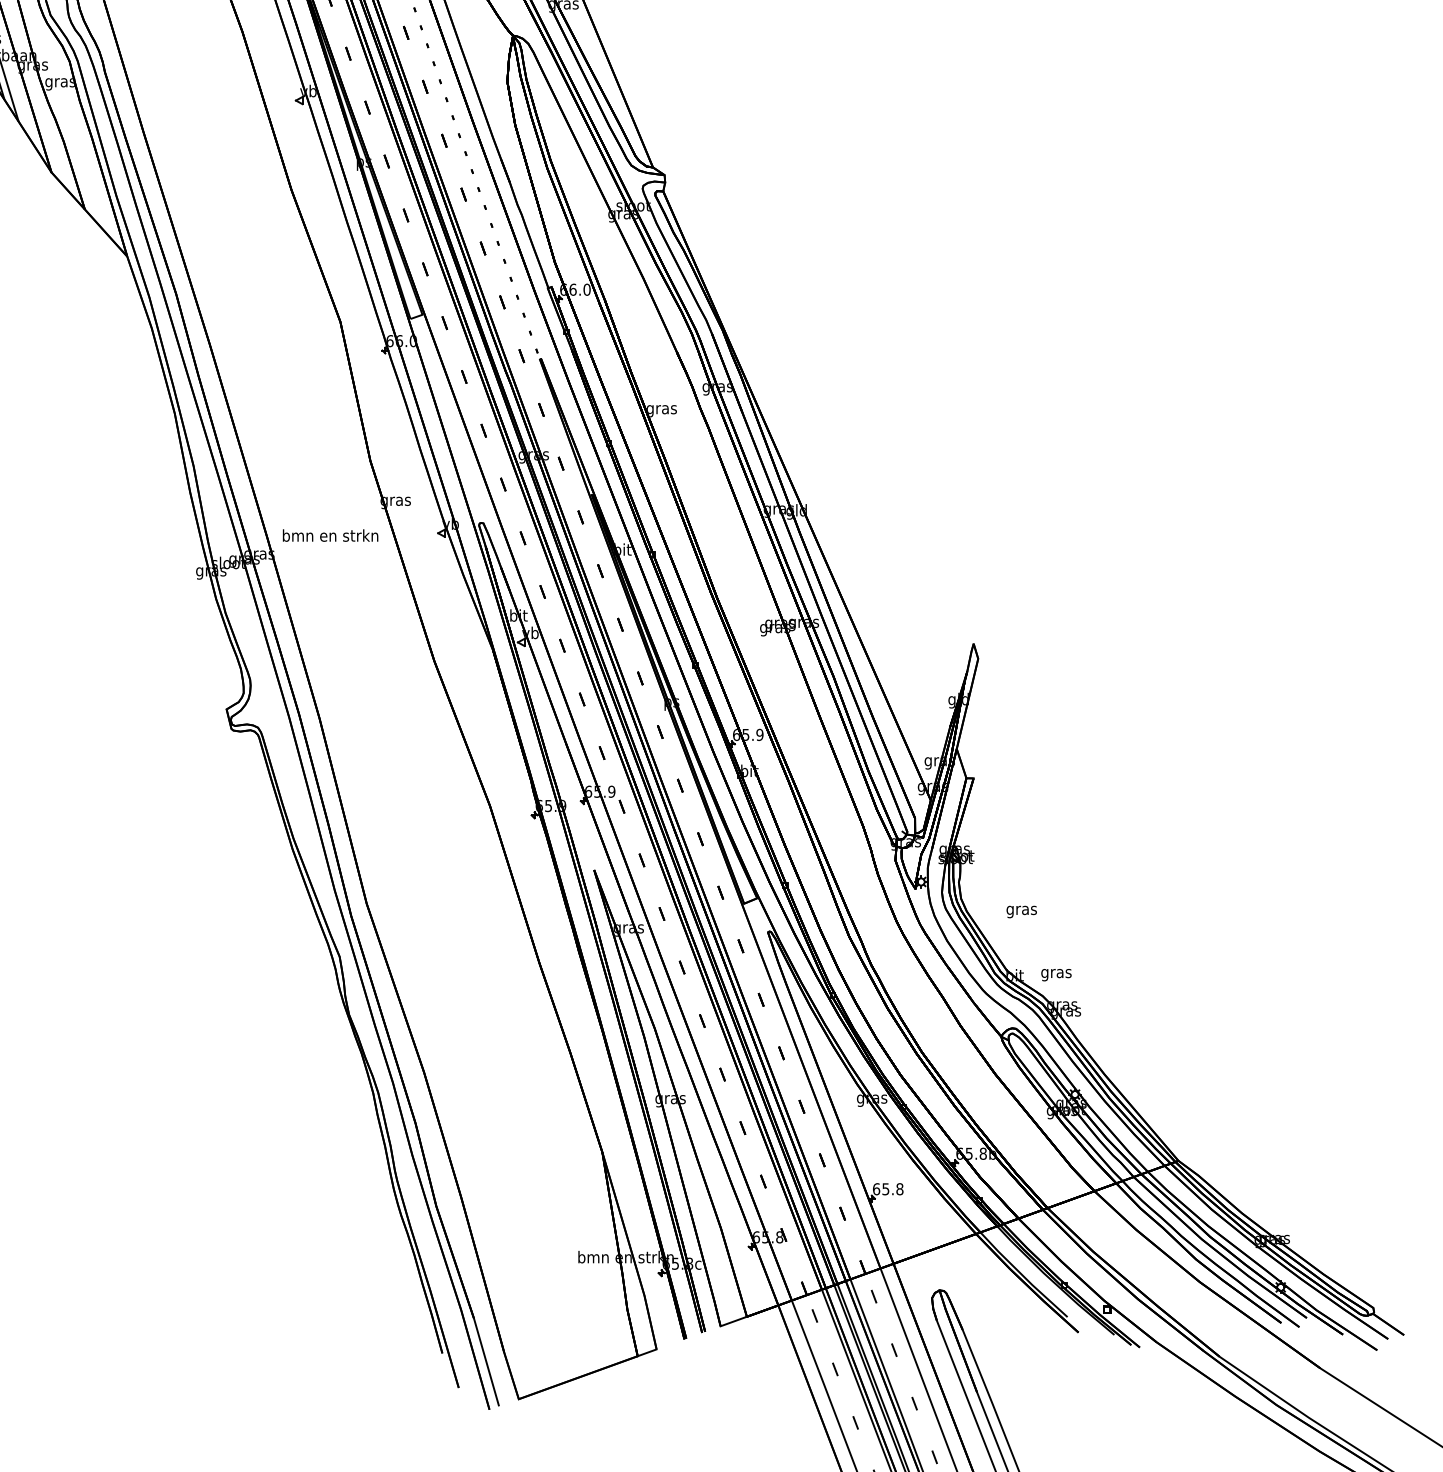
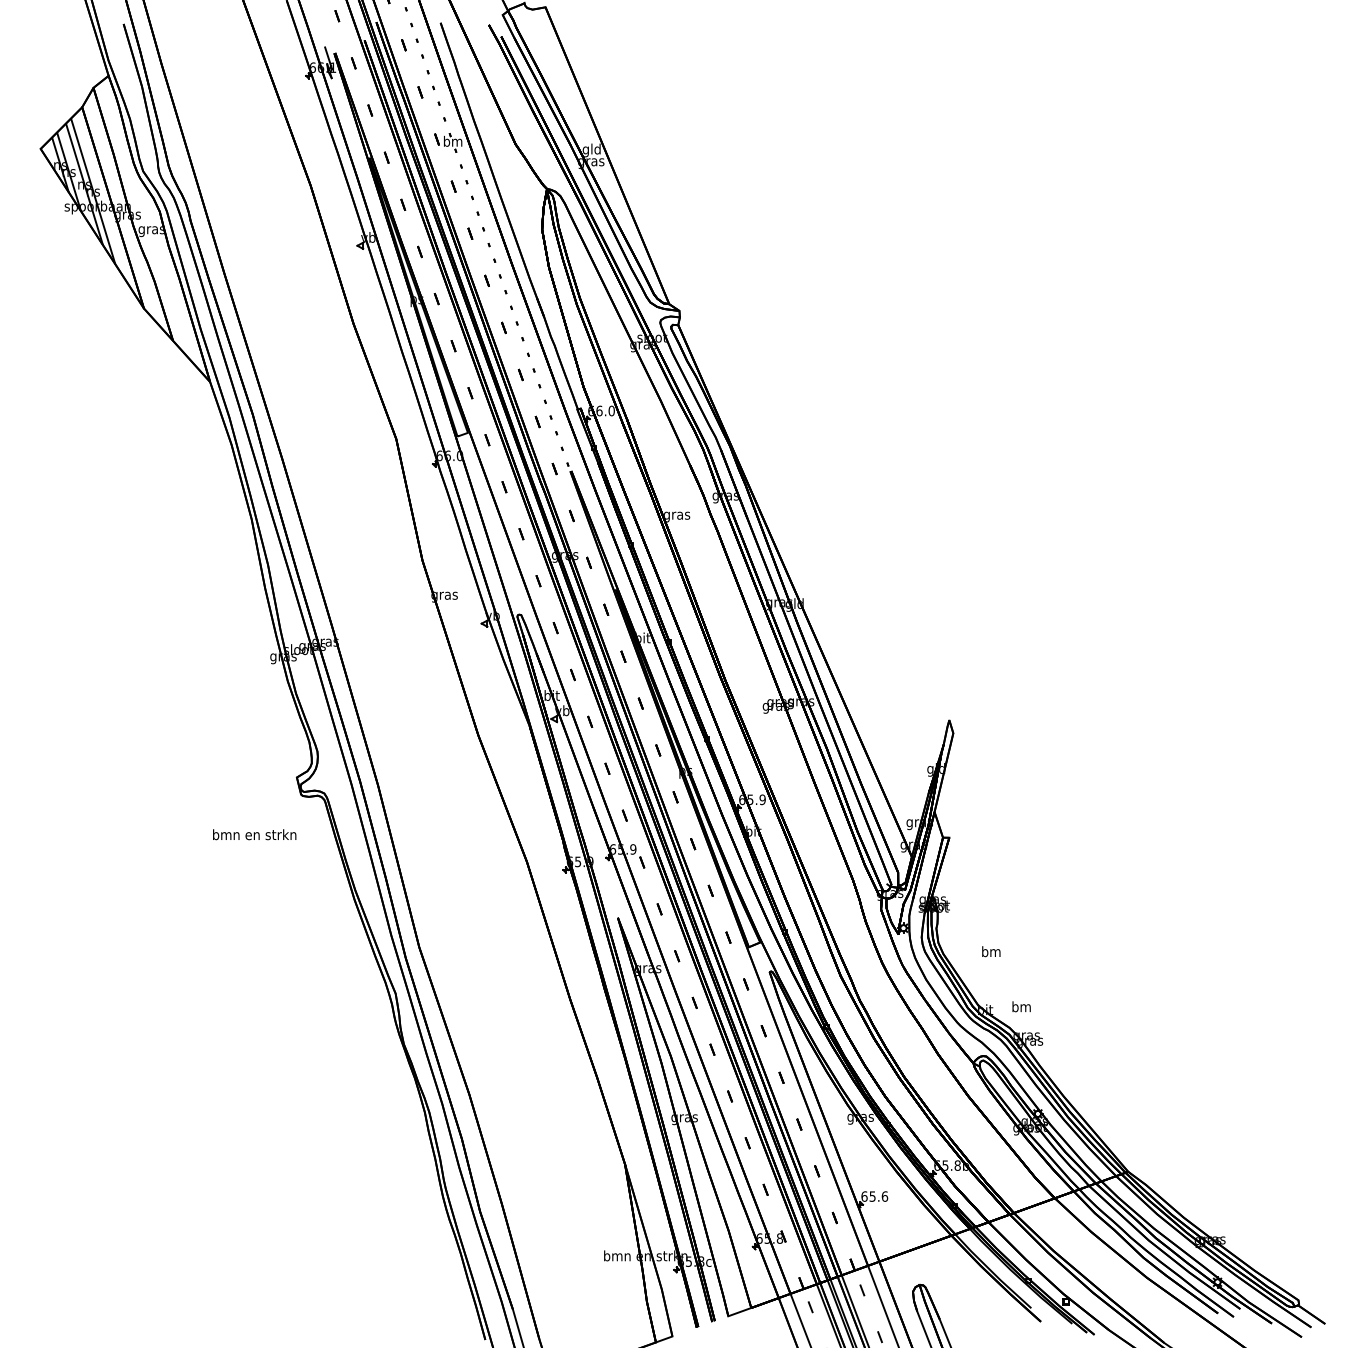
text: (330, 535) -> (254, 834), moved
text: (1021, 909) -> (991, 952), gras -> bm
text: (1056, 972) -> (1021, 1007), gras -> bm
text: (899, 1189) -> (884, 1196), 65.8 -> 65.6

